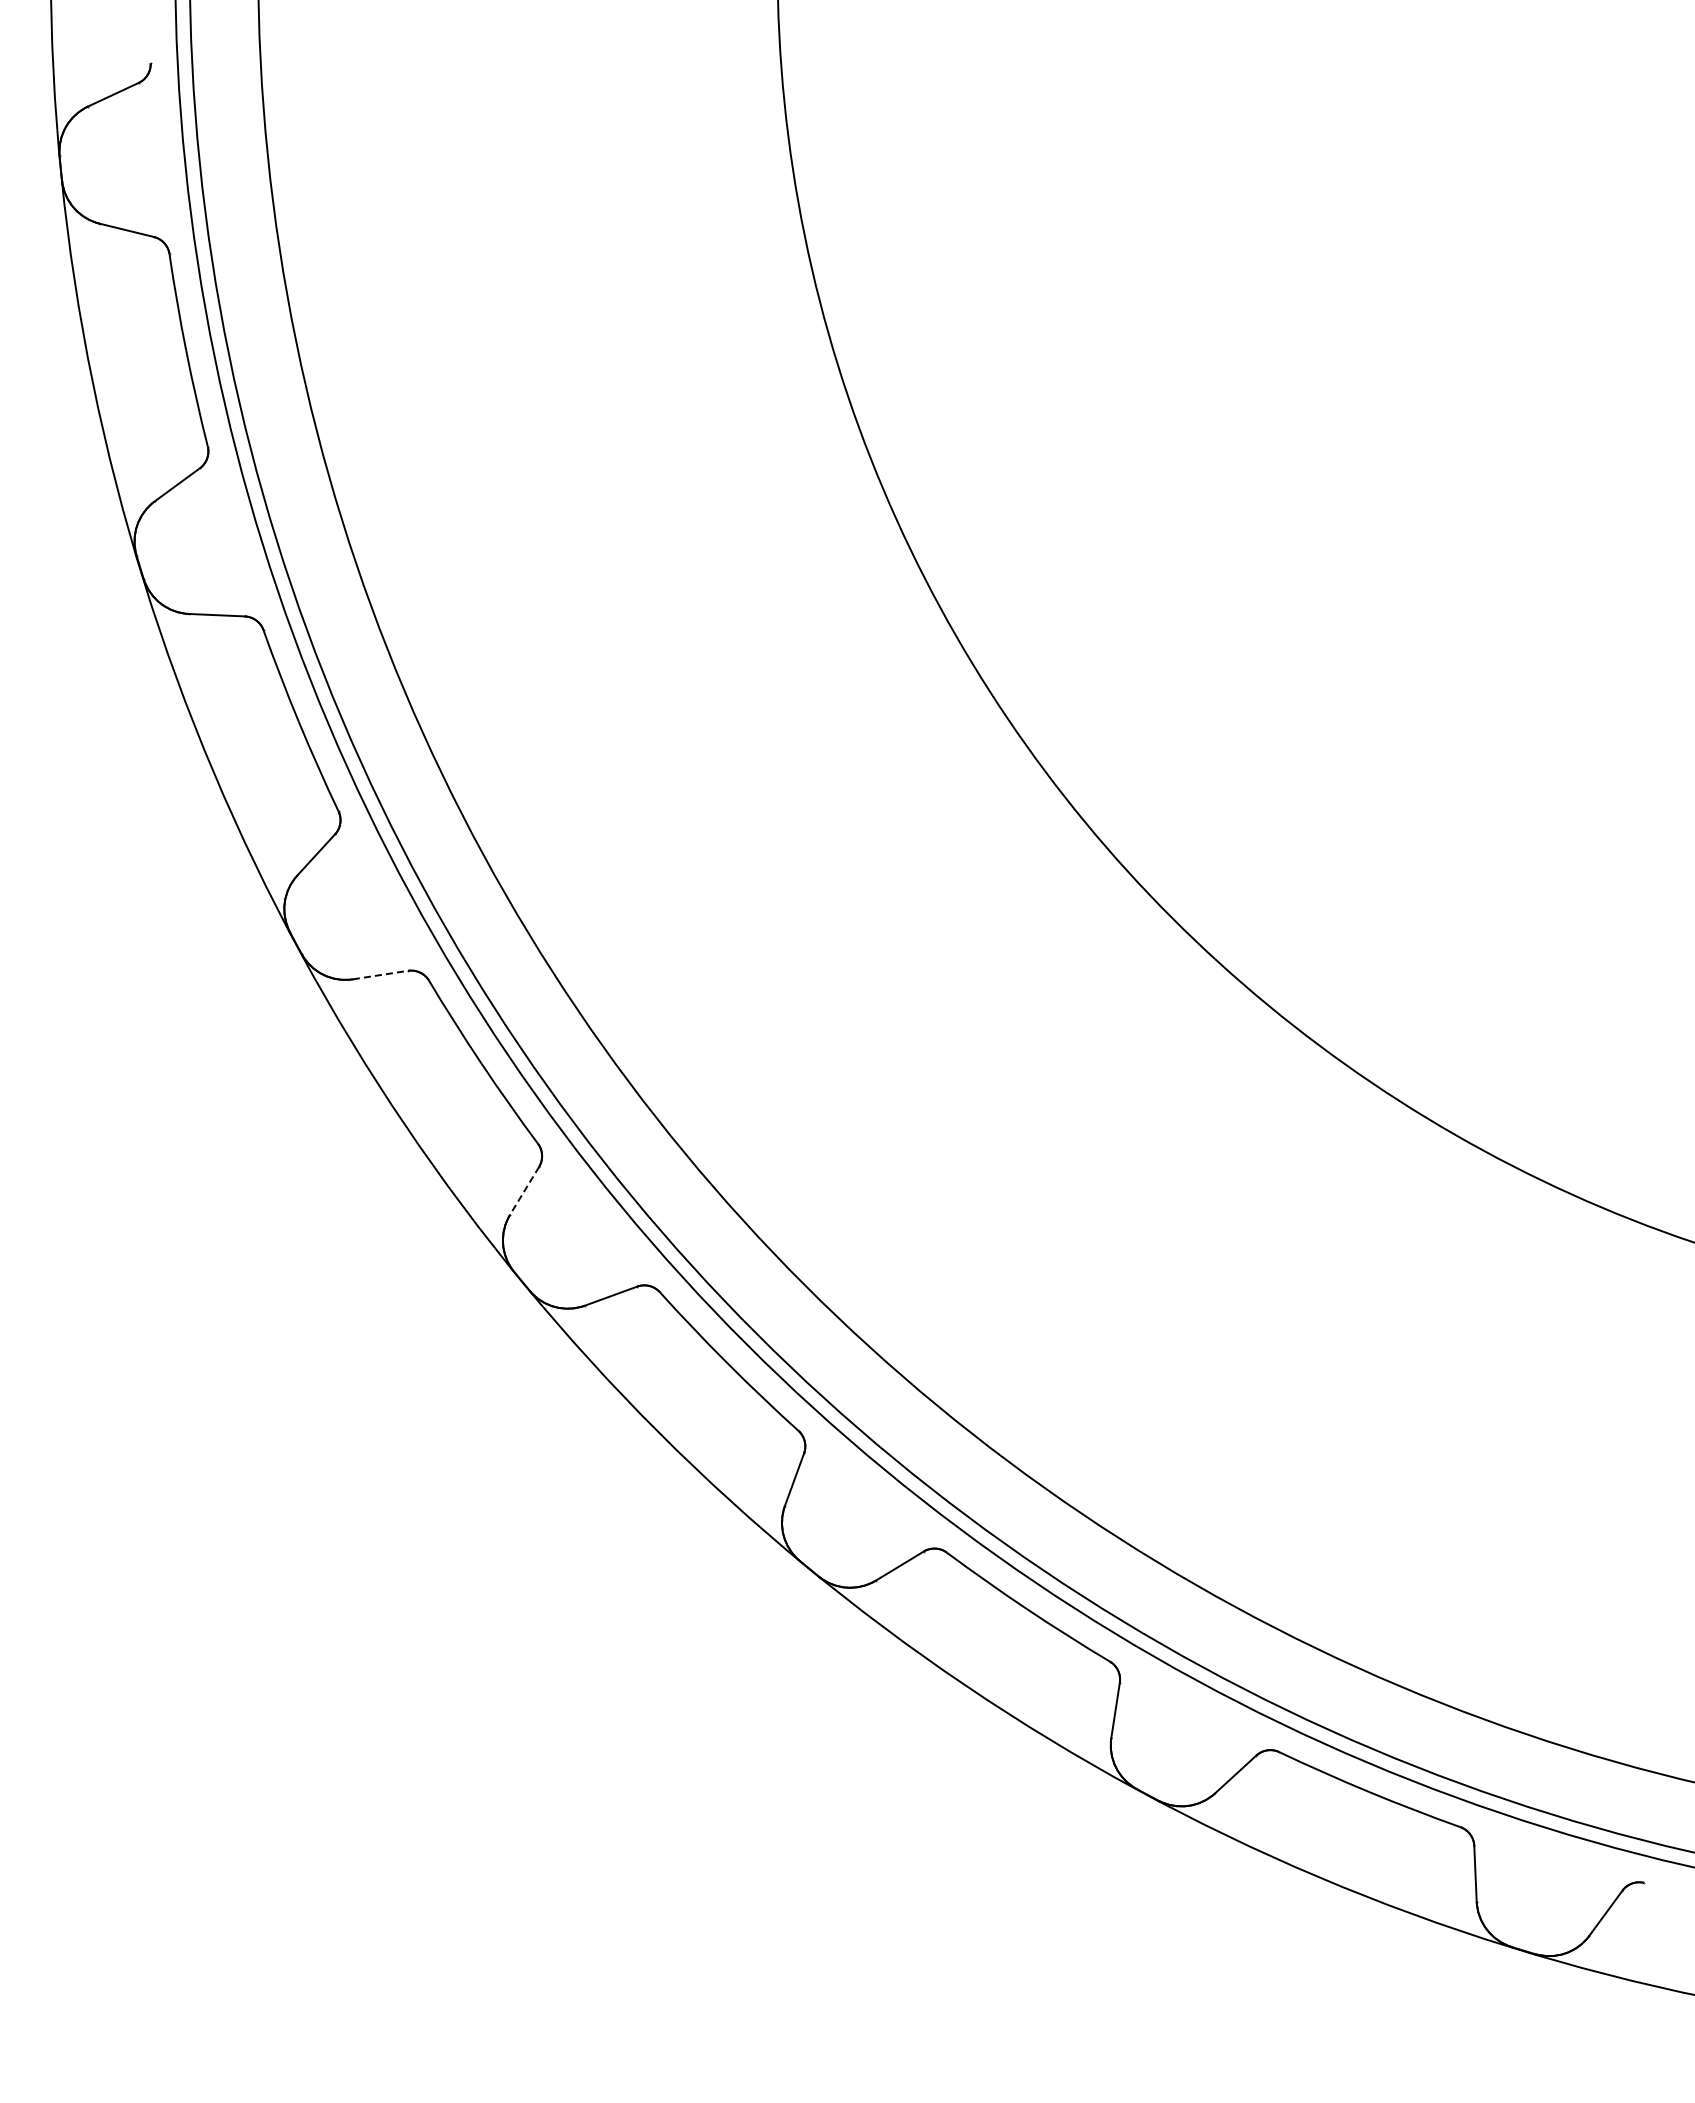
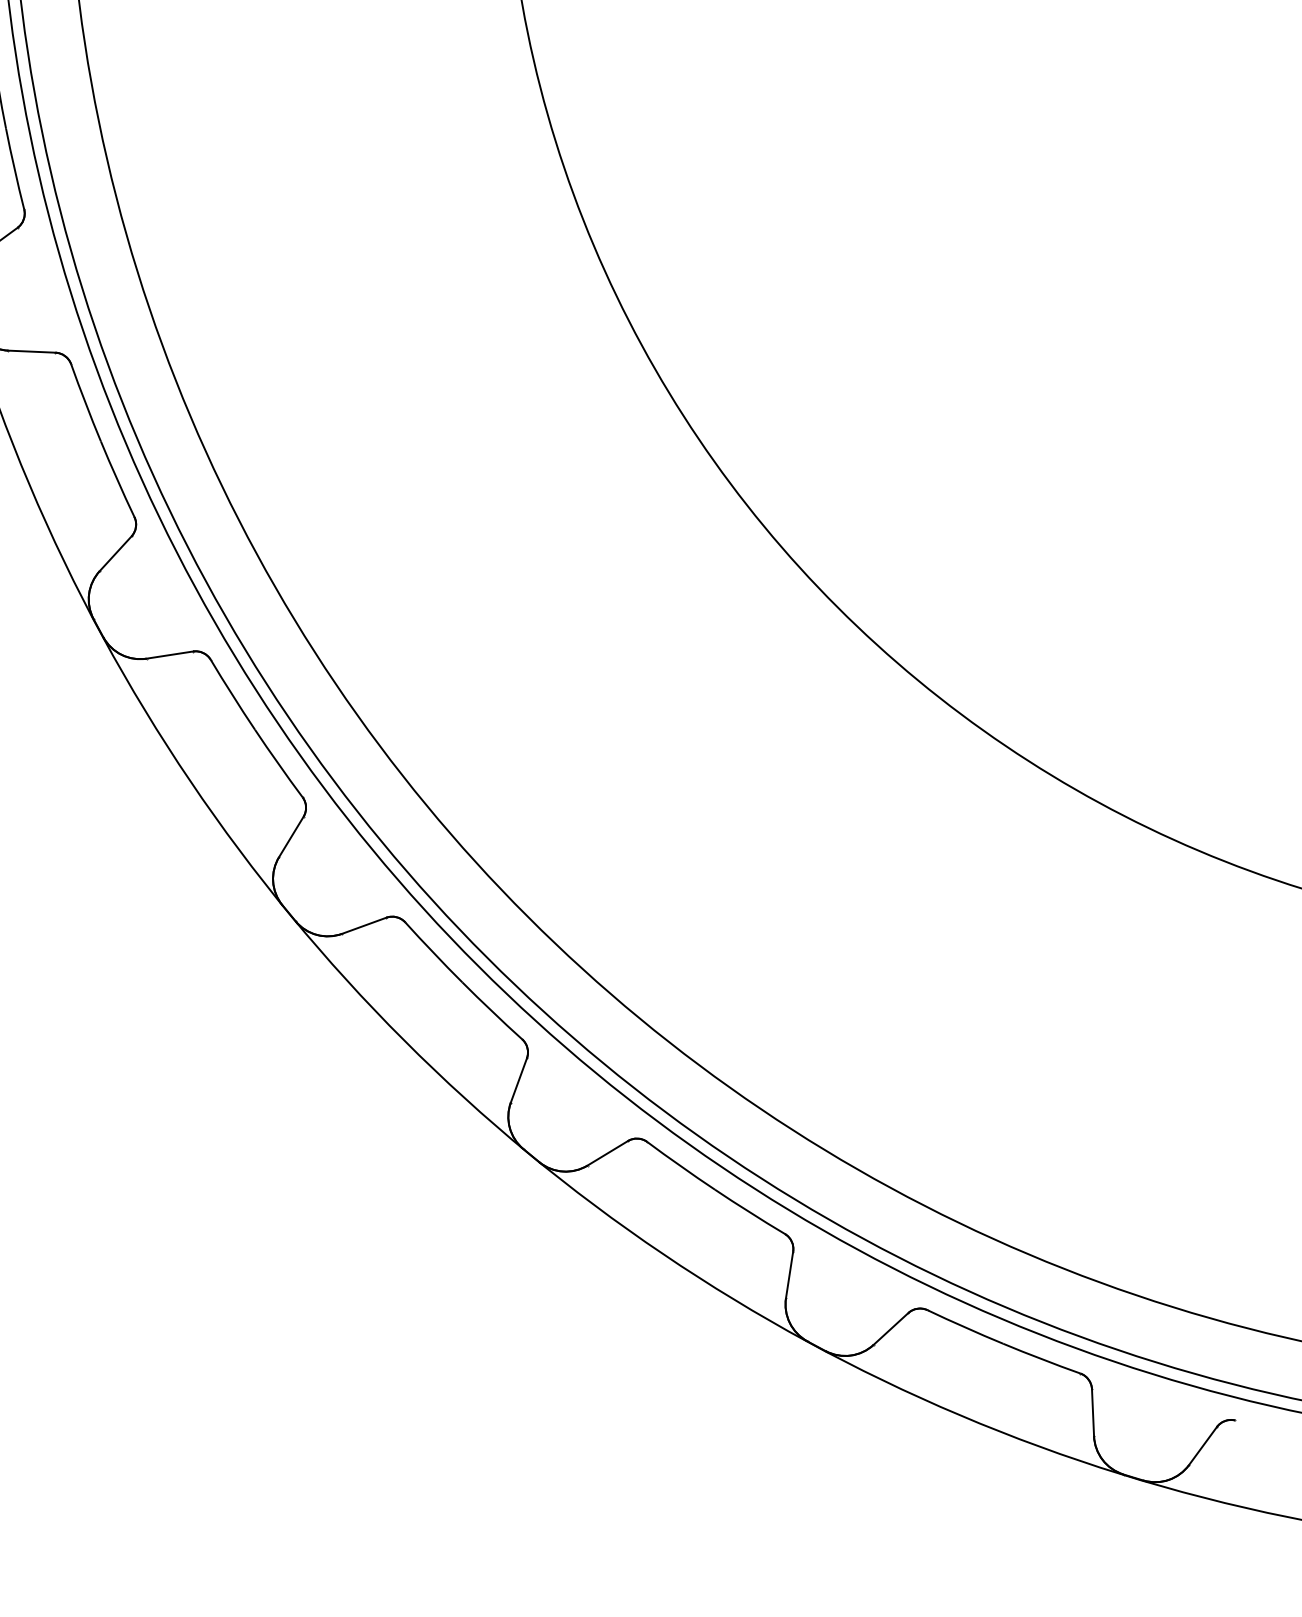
line: (380, 975) -> (169, 655), dashed -> solid
line: (524, 1190) -> (291, 836), dashed -> solid

